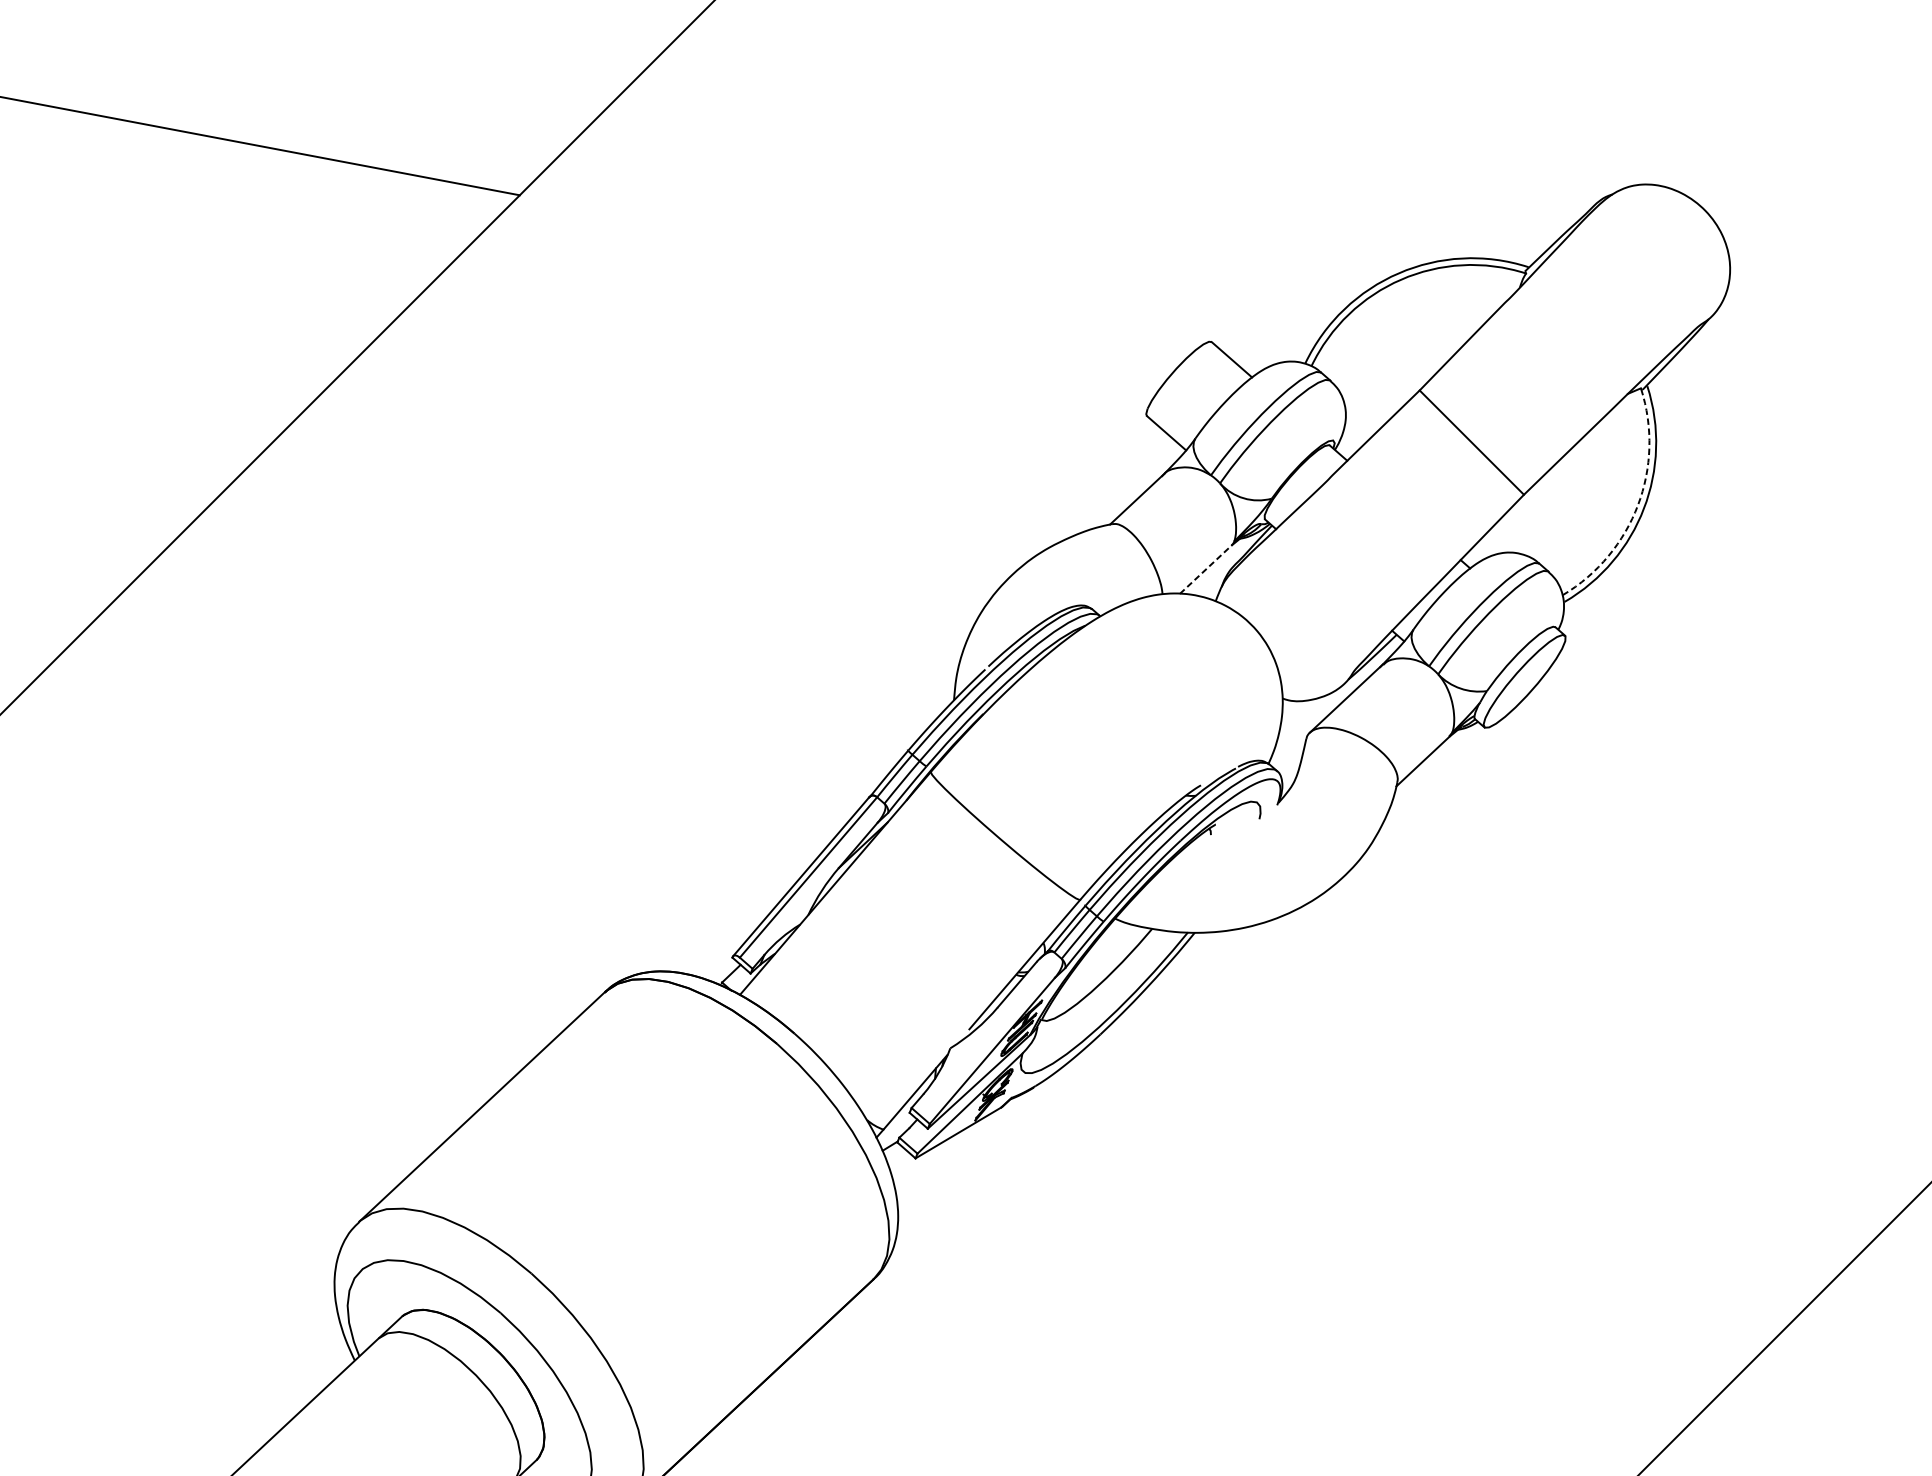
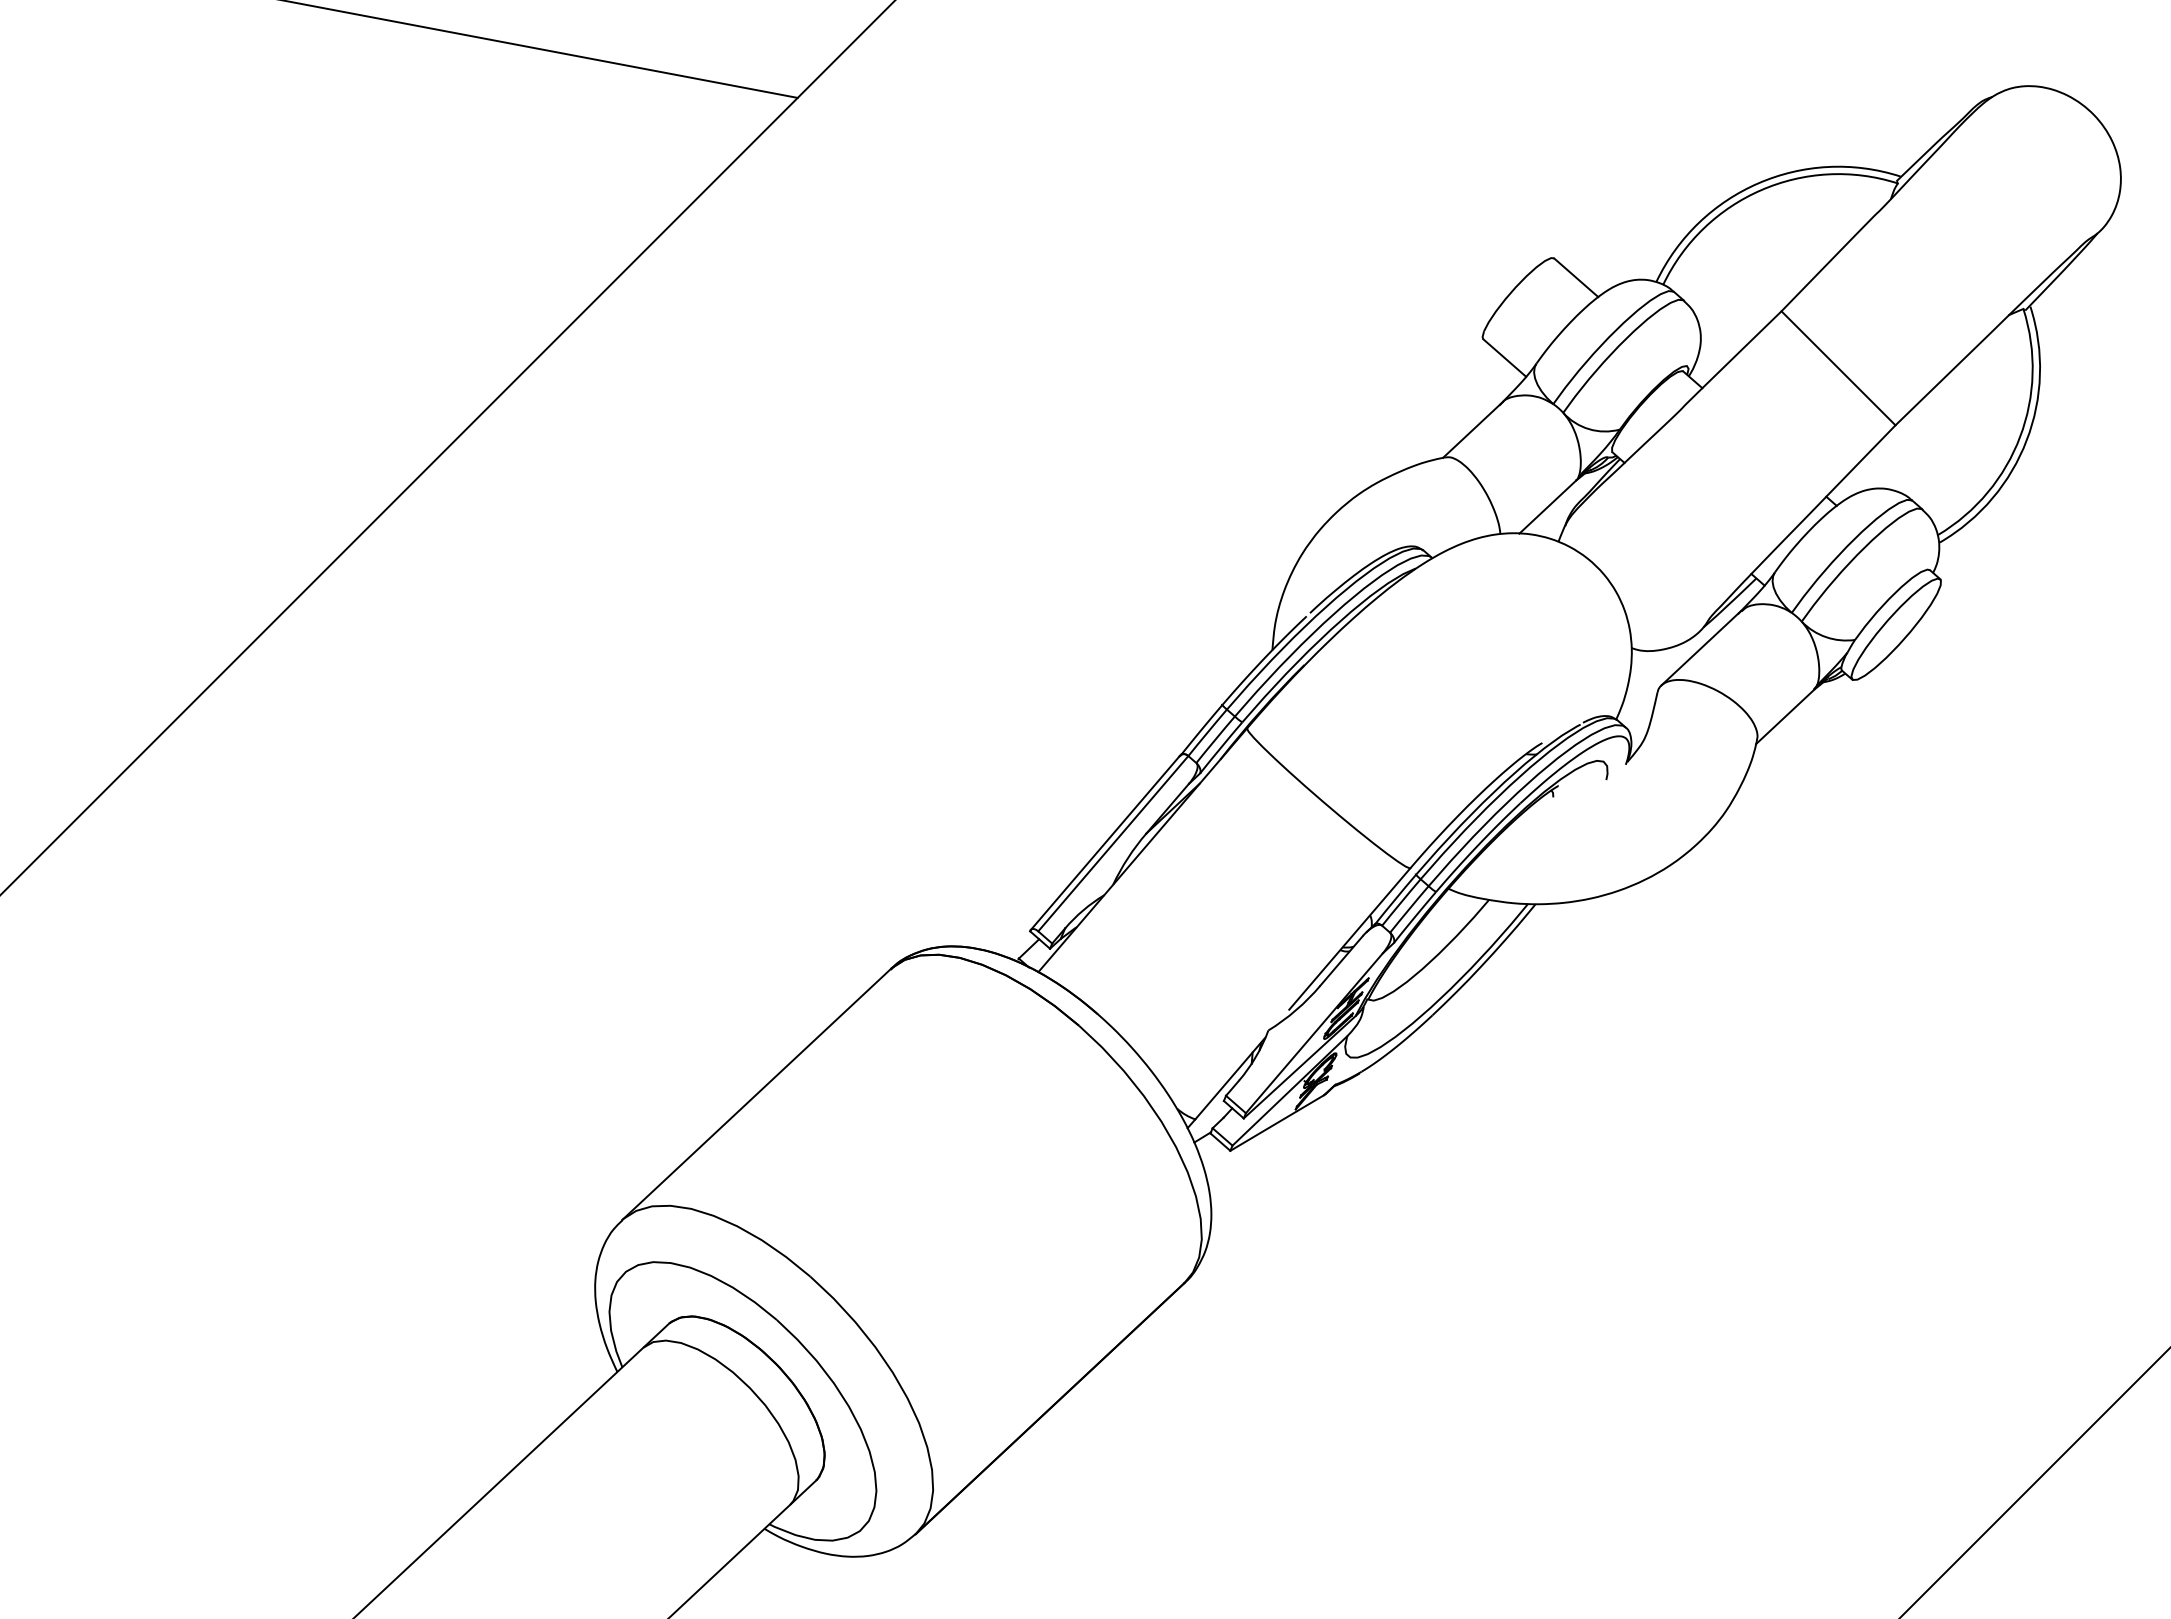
arc: (1638, 504) -> (2020, 436), dashed -> solid
line: (1205, 569) -> (1547, 507), dashed -> solid

